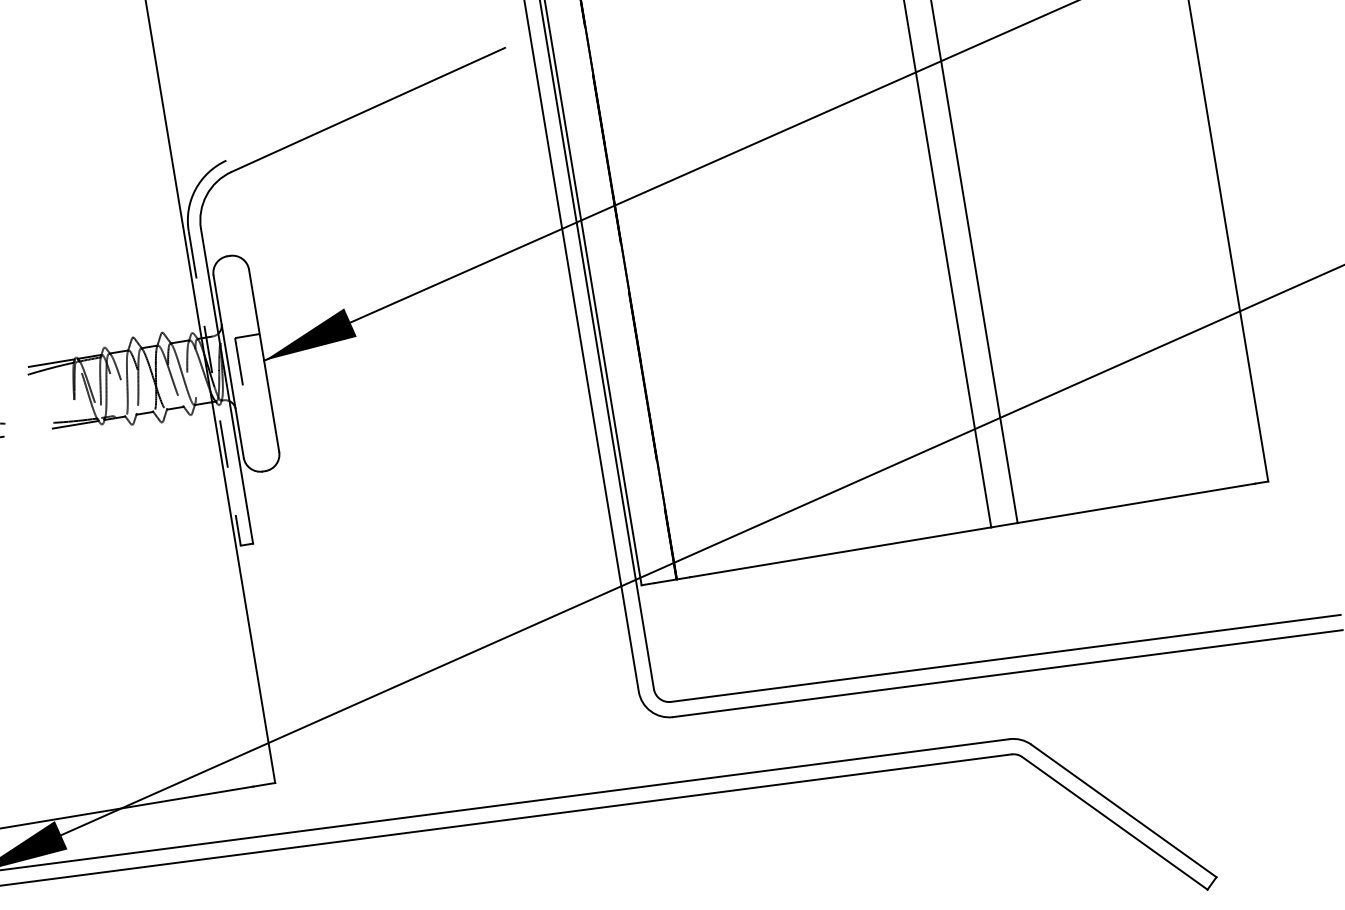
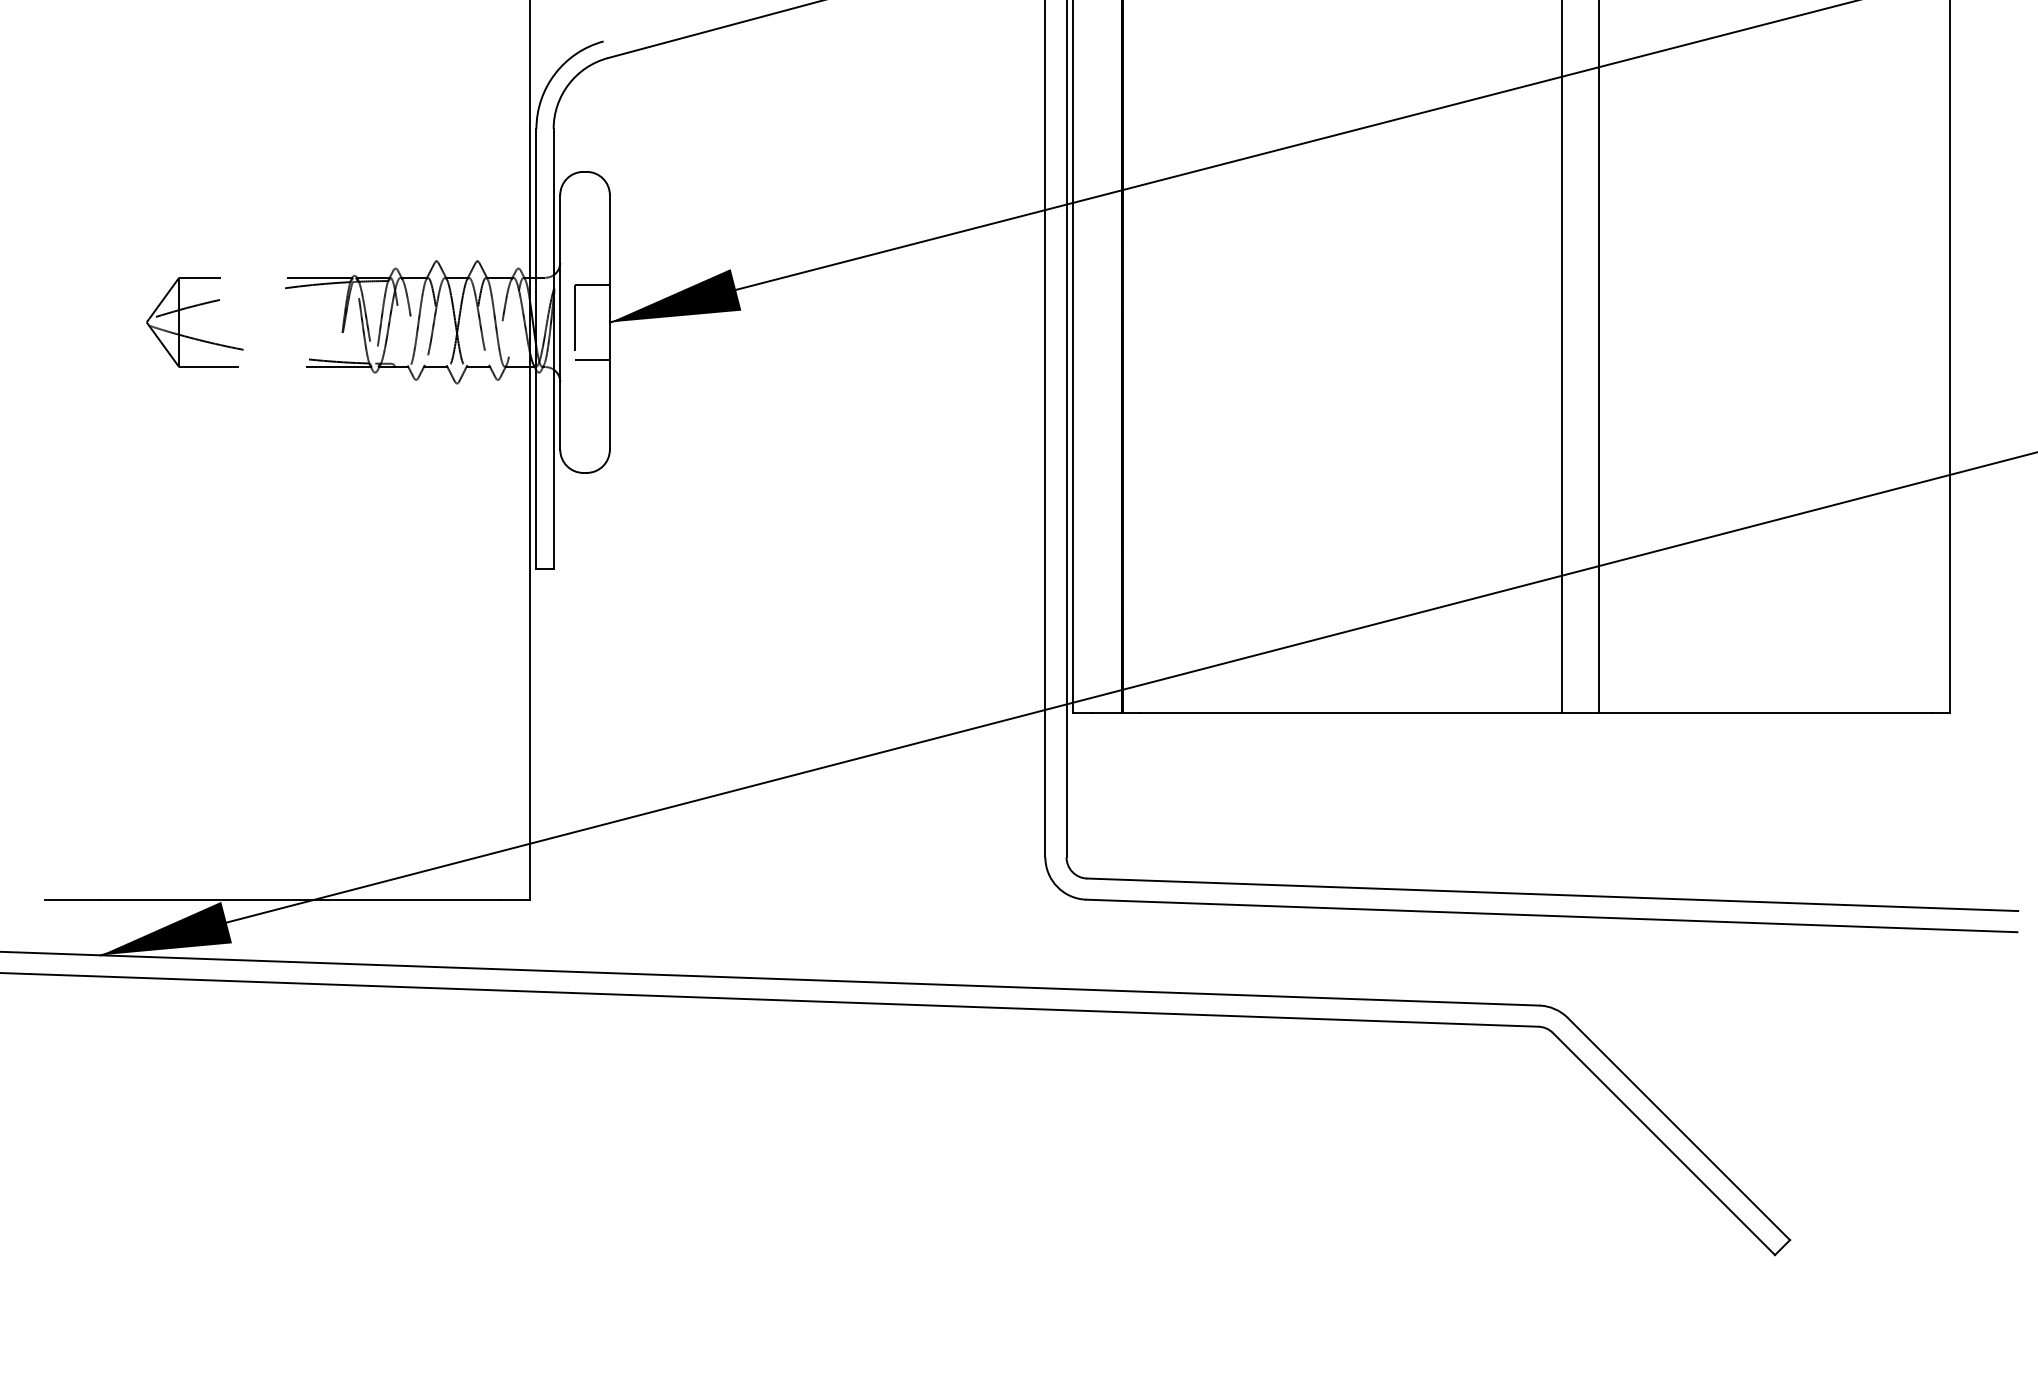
line: (214, 388) -> (536, 348), dashed -> solid
line: (256, 389) -> (592, 359), added

